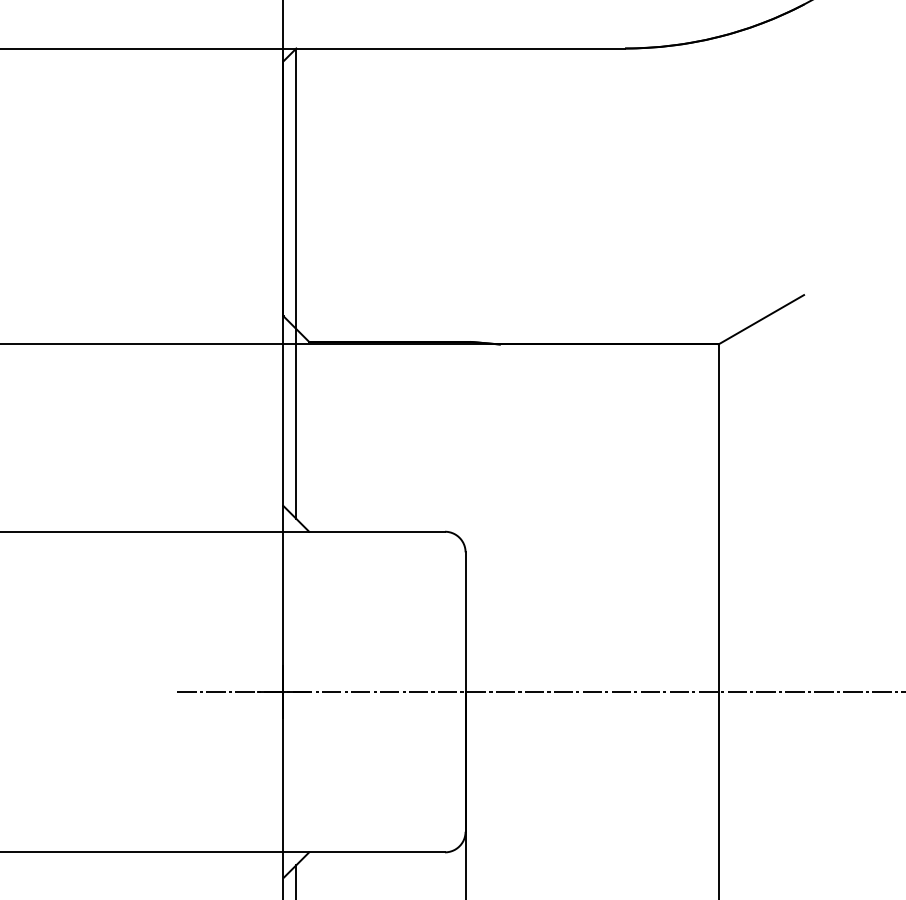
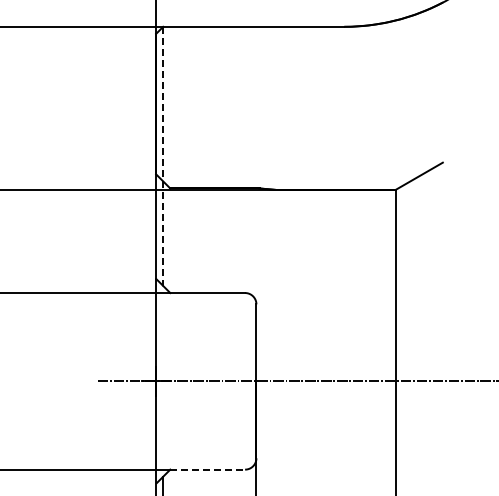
line: (296, 283) -> (163, 156), solid -> dashed
line: (378, 852) -> (208, 469), solid -> dashed

